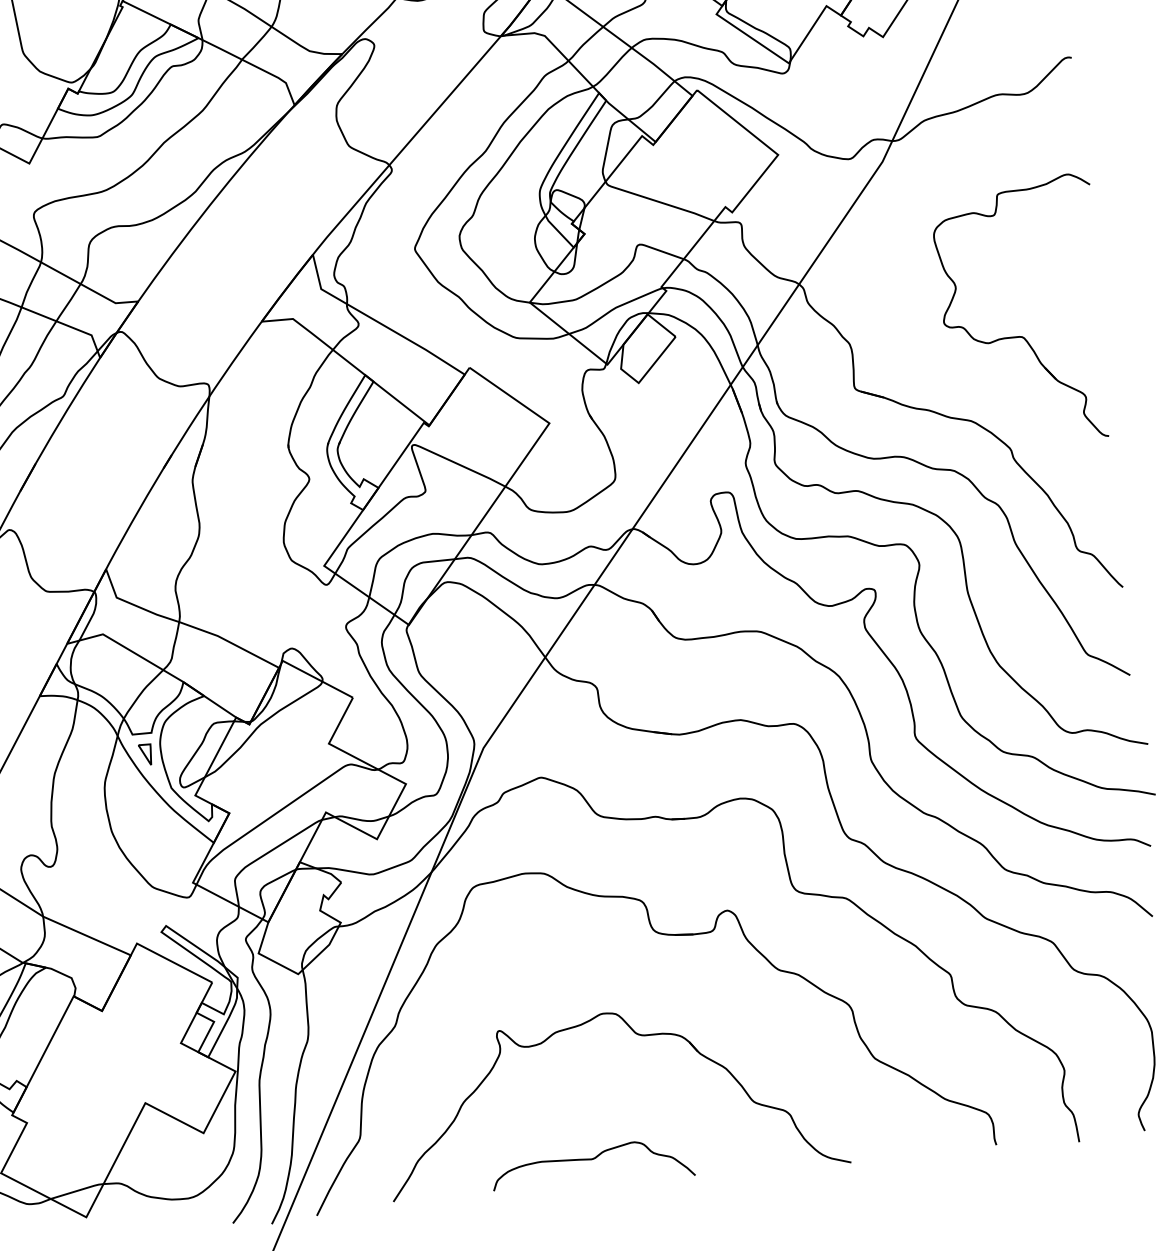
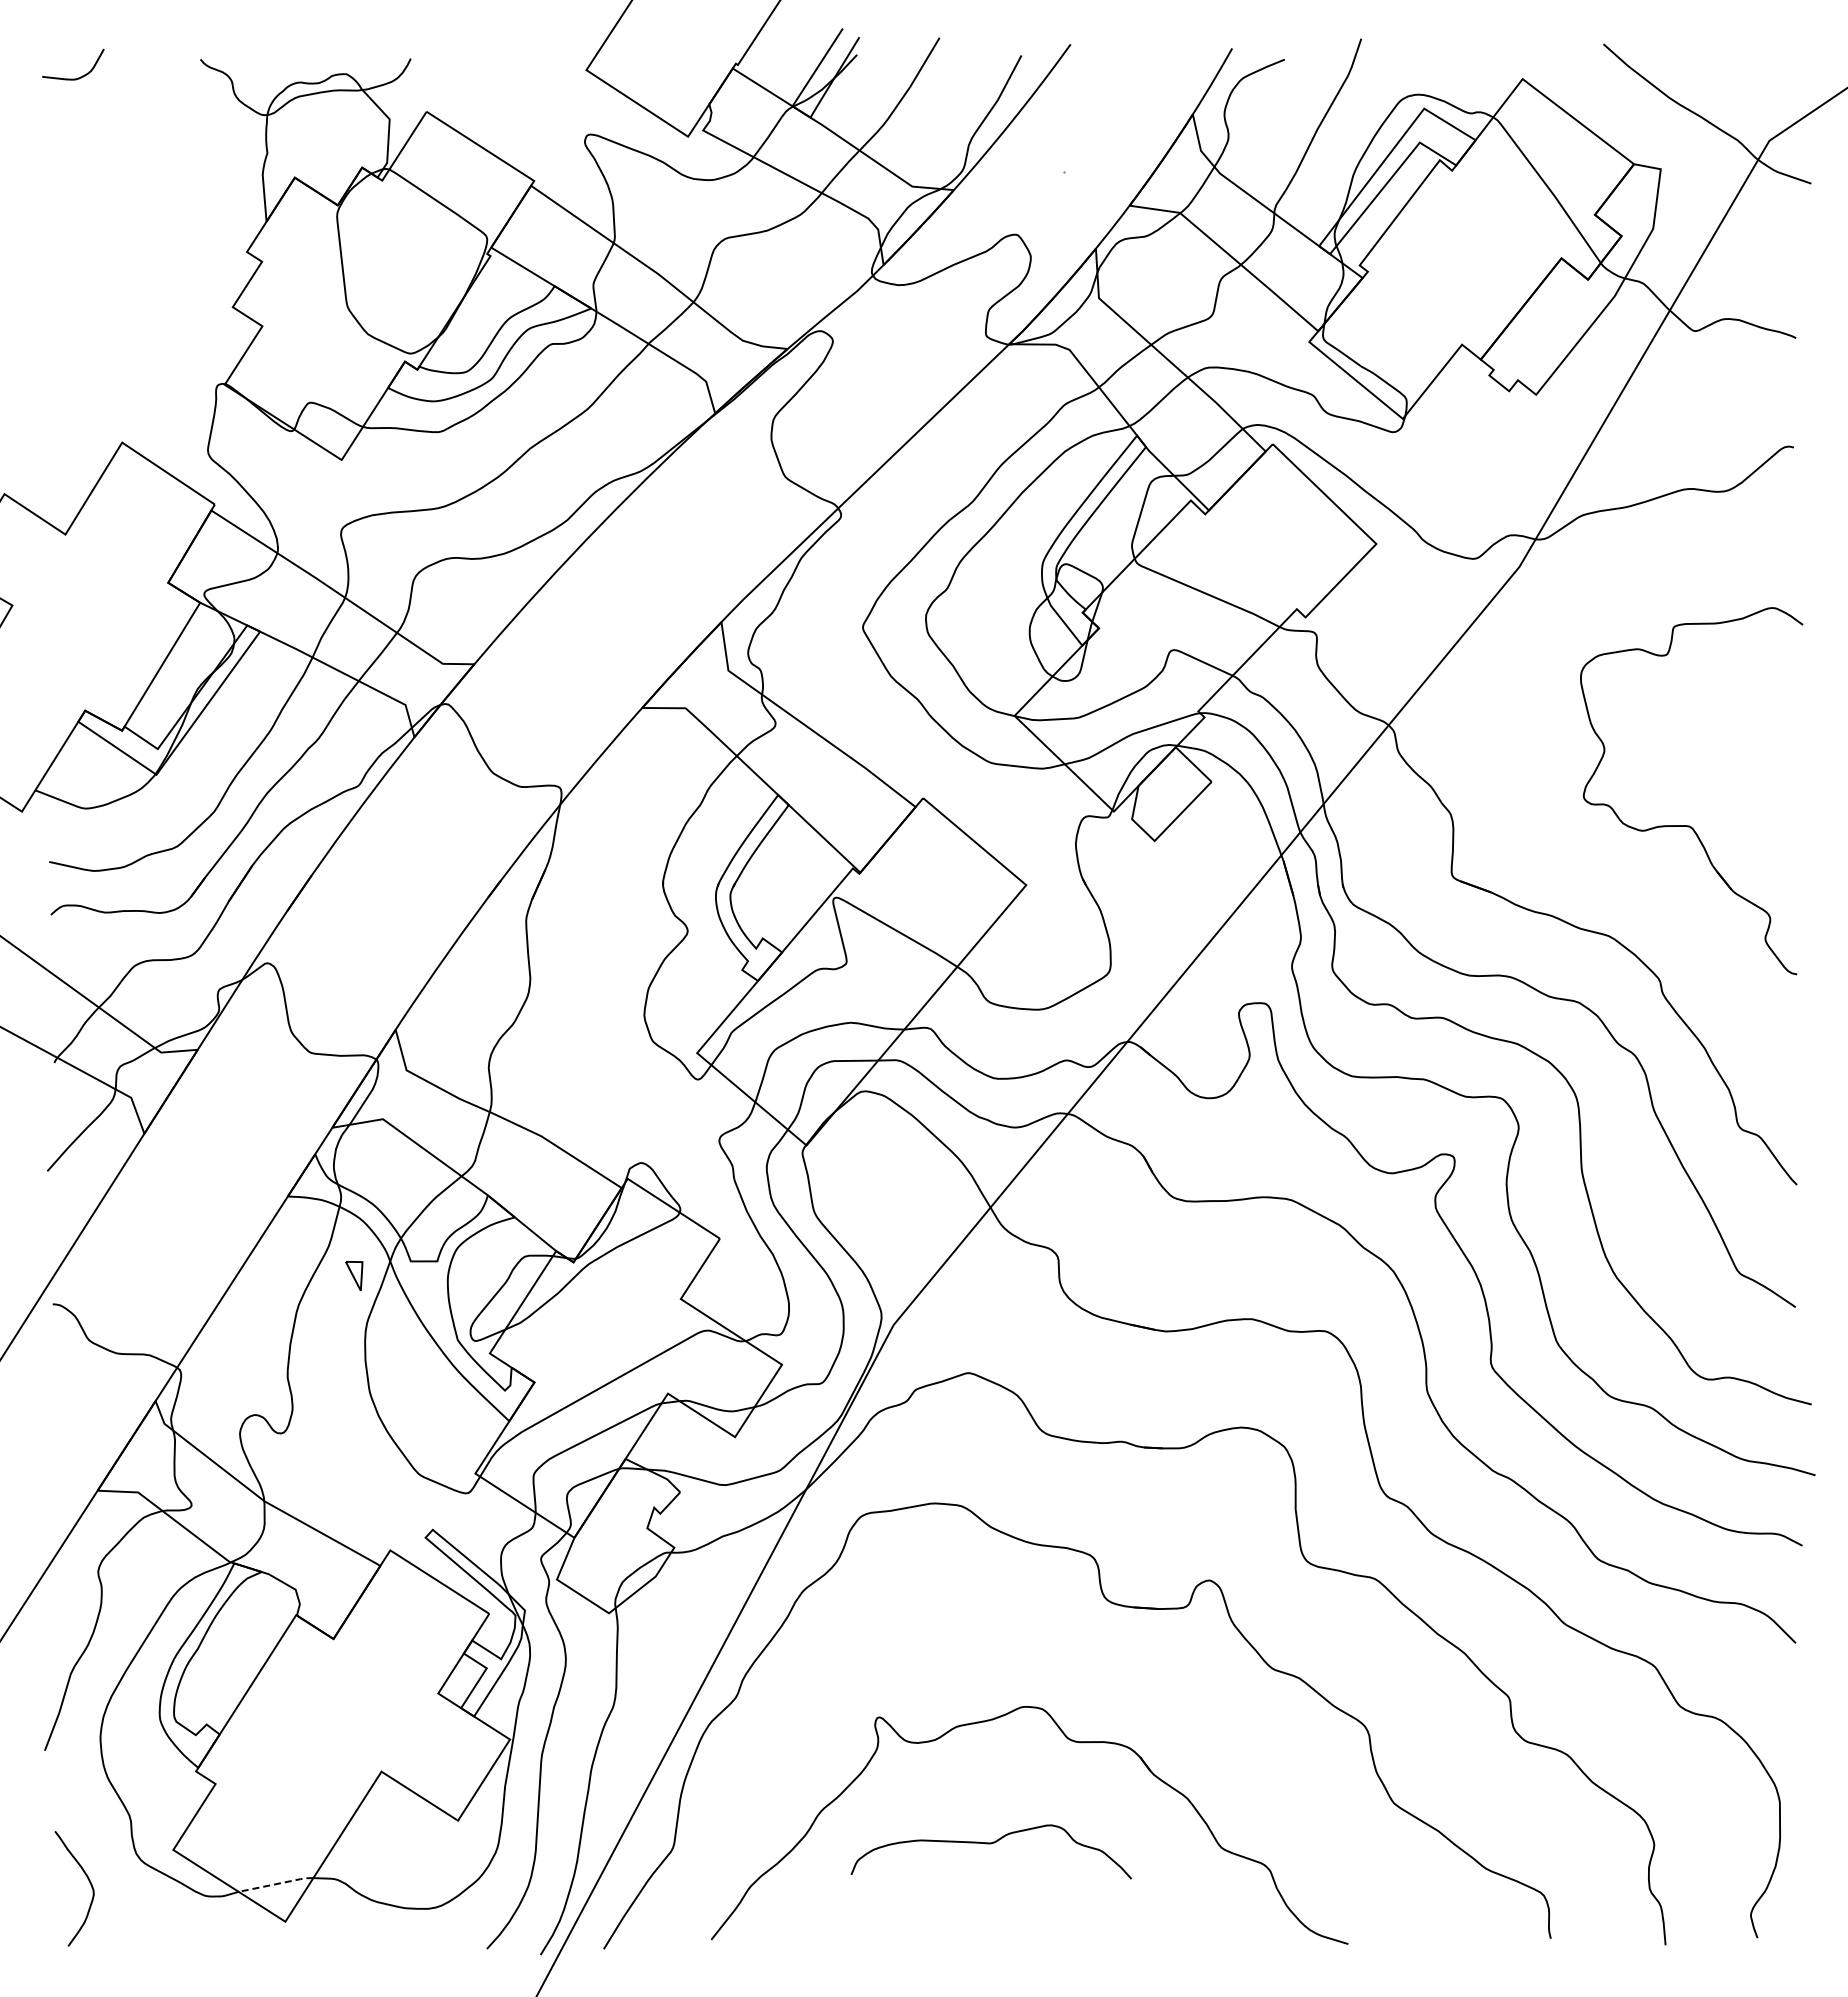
part: (145, 755) -> (354, 1276), moved
curve: (591, 1160) -> (990, 1844), moved
line: (77, 1191) -> (276, 1884), solid -> dashed

